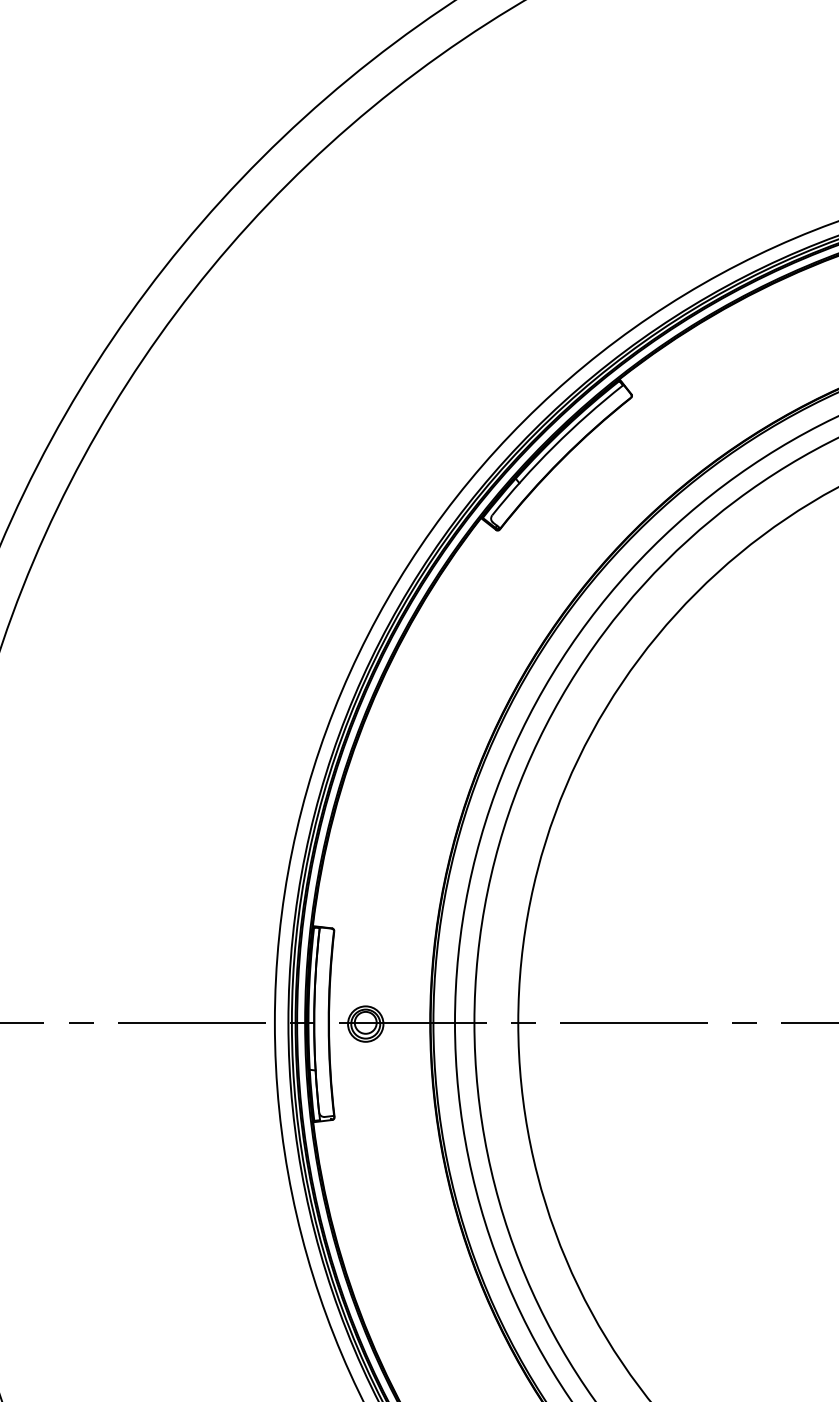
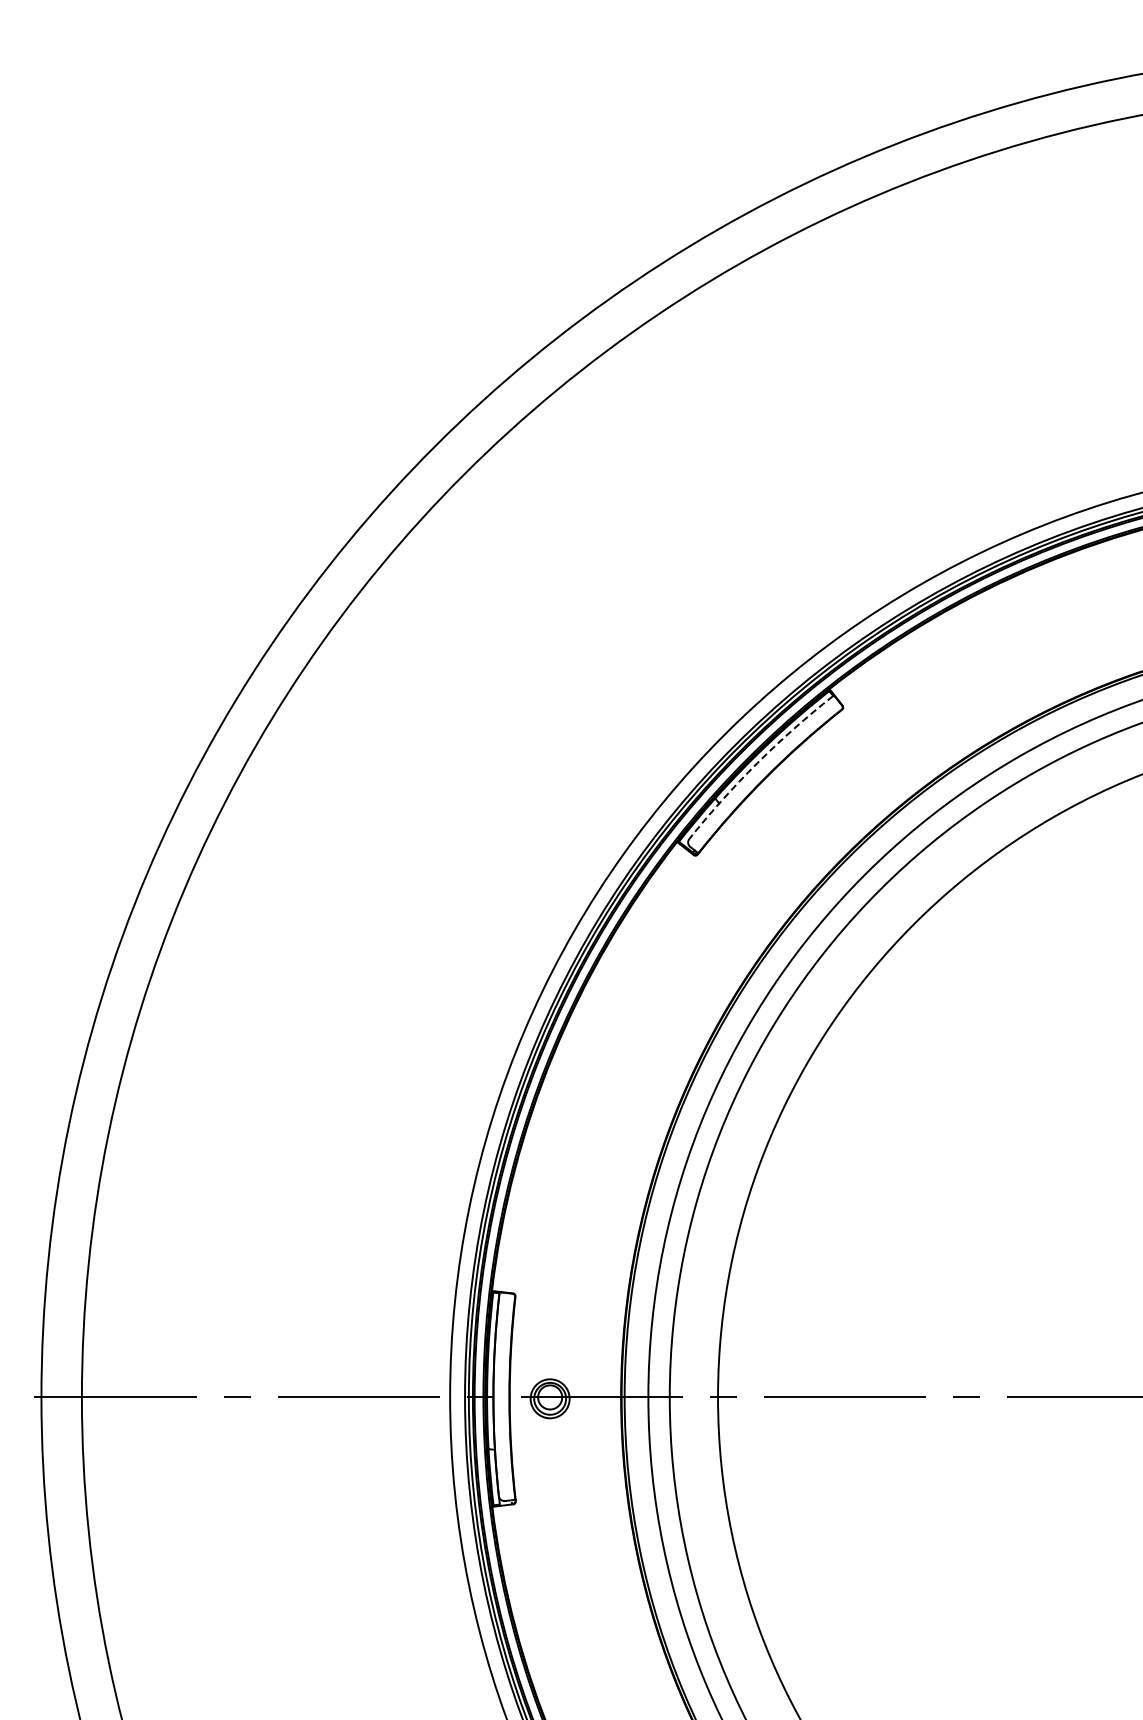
arc: (554, 446) -> (757, 763), solid -> dashed

